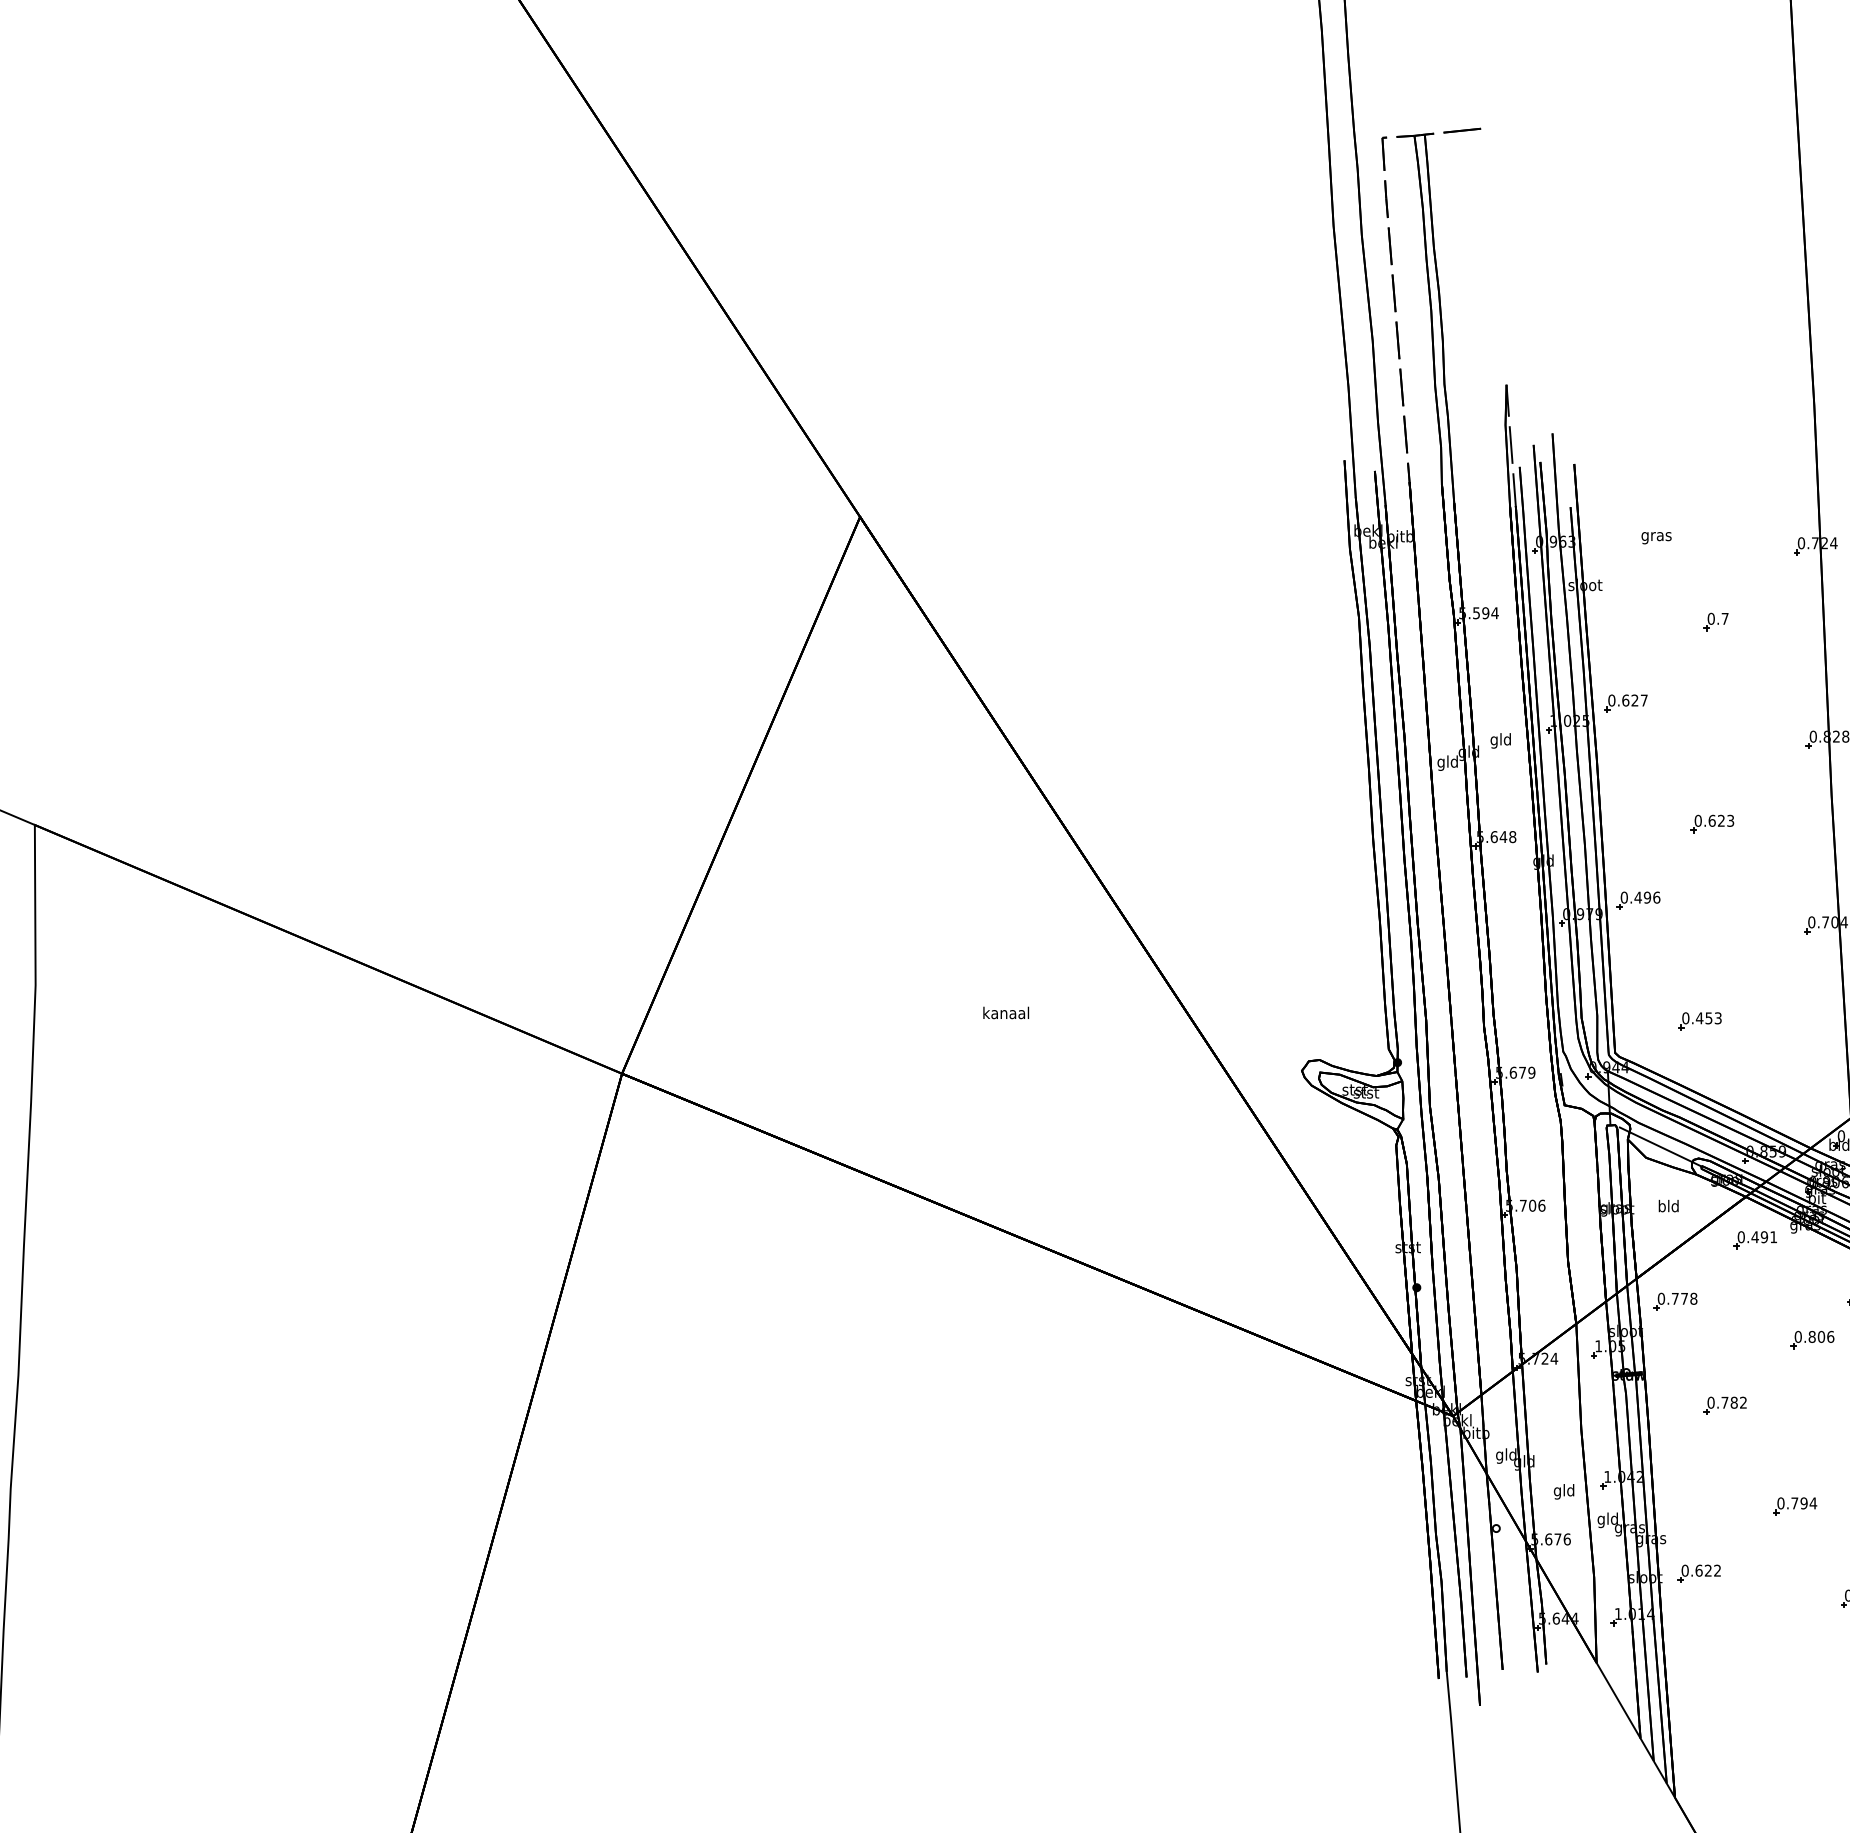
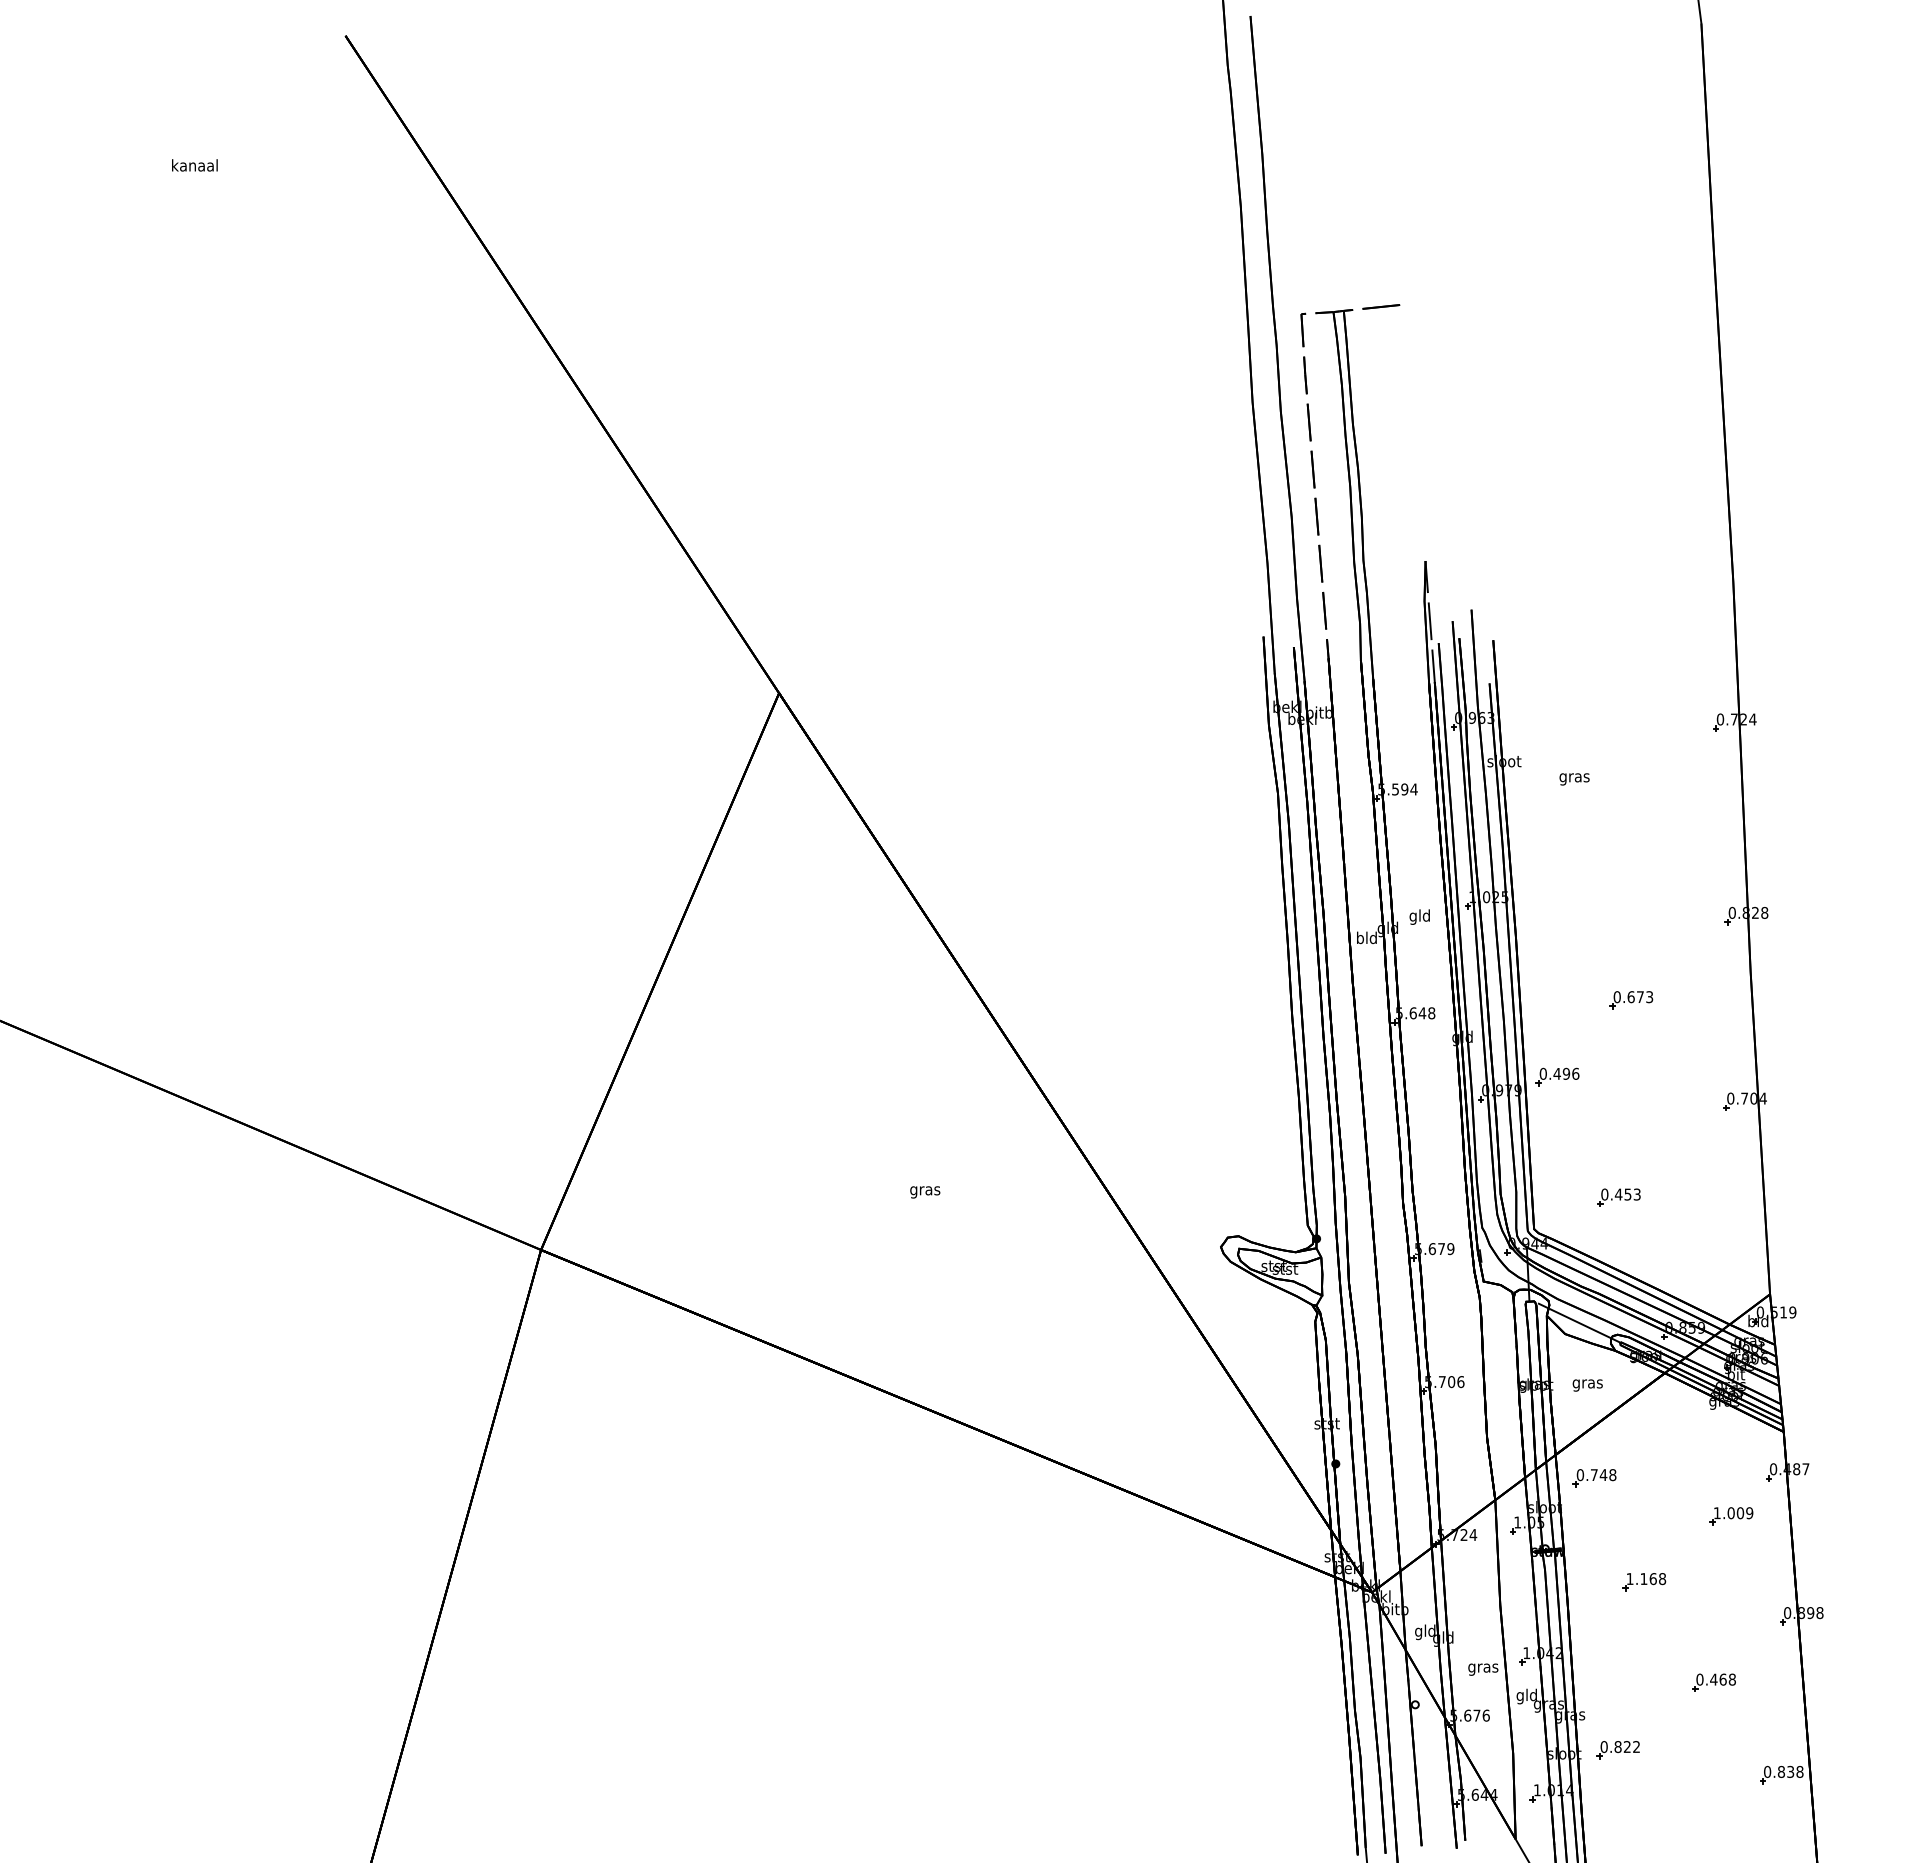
text: (1656, 538) -> (1574, 779), moved
part: (1715, 622) -> (1634, 798), removed
part: (1625, 703) -> (1544, 879), removed
text: (1440, 763) -> (1359, 939), gld -> bld
text: (1721, 820) -> (1640, 996), 0.623 -> 0.673
text: (1006, 1014) -> (925, 1190), kanaal -> gras
text: (1668, 1207) -> (1587, 1383), bld -> gras
part: (1754, 1240) -> (1673, 1416), removed
text: (1684, 1298) -> (1603, 1474), 0.778 -> 0.748
text: (1814, 1337) -> (1733, 1513), 0.806 -> 1.009
text: (1727, 1403) -> (1646, 1579), 0.782 -> 1.168
text: (1564, 1491) -> (1483, 1667), gld -> gras
text: (1804, 1503) -> (1723, 1679), 0.794 -> 0.468
text: (1698, 1570) -> (1617, 1746), 0.622 -> 0.822

